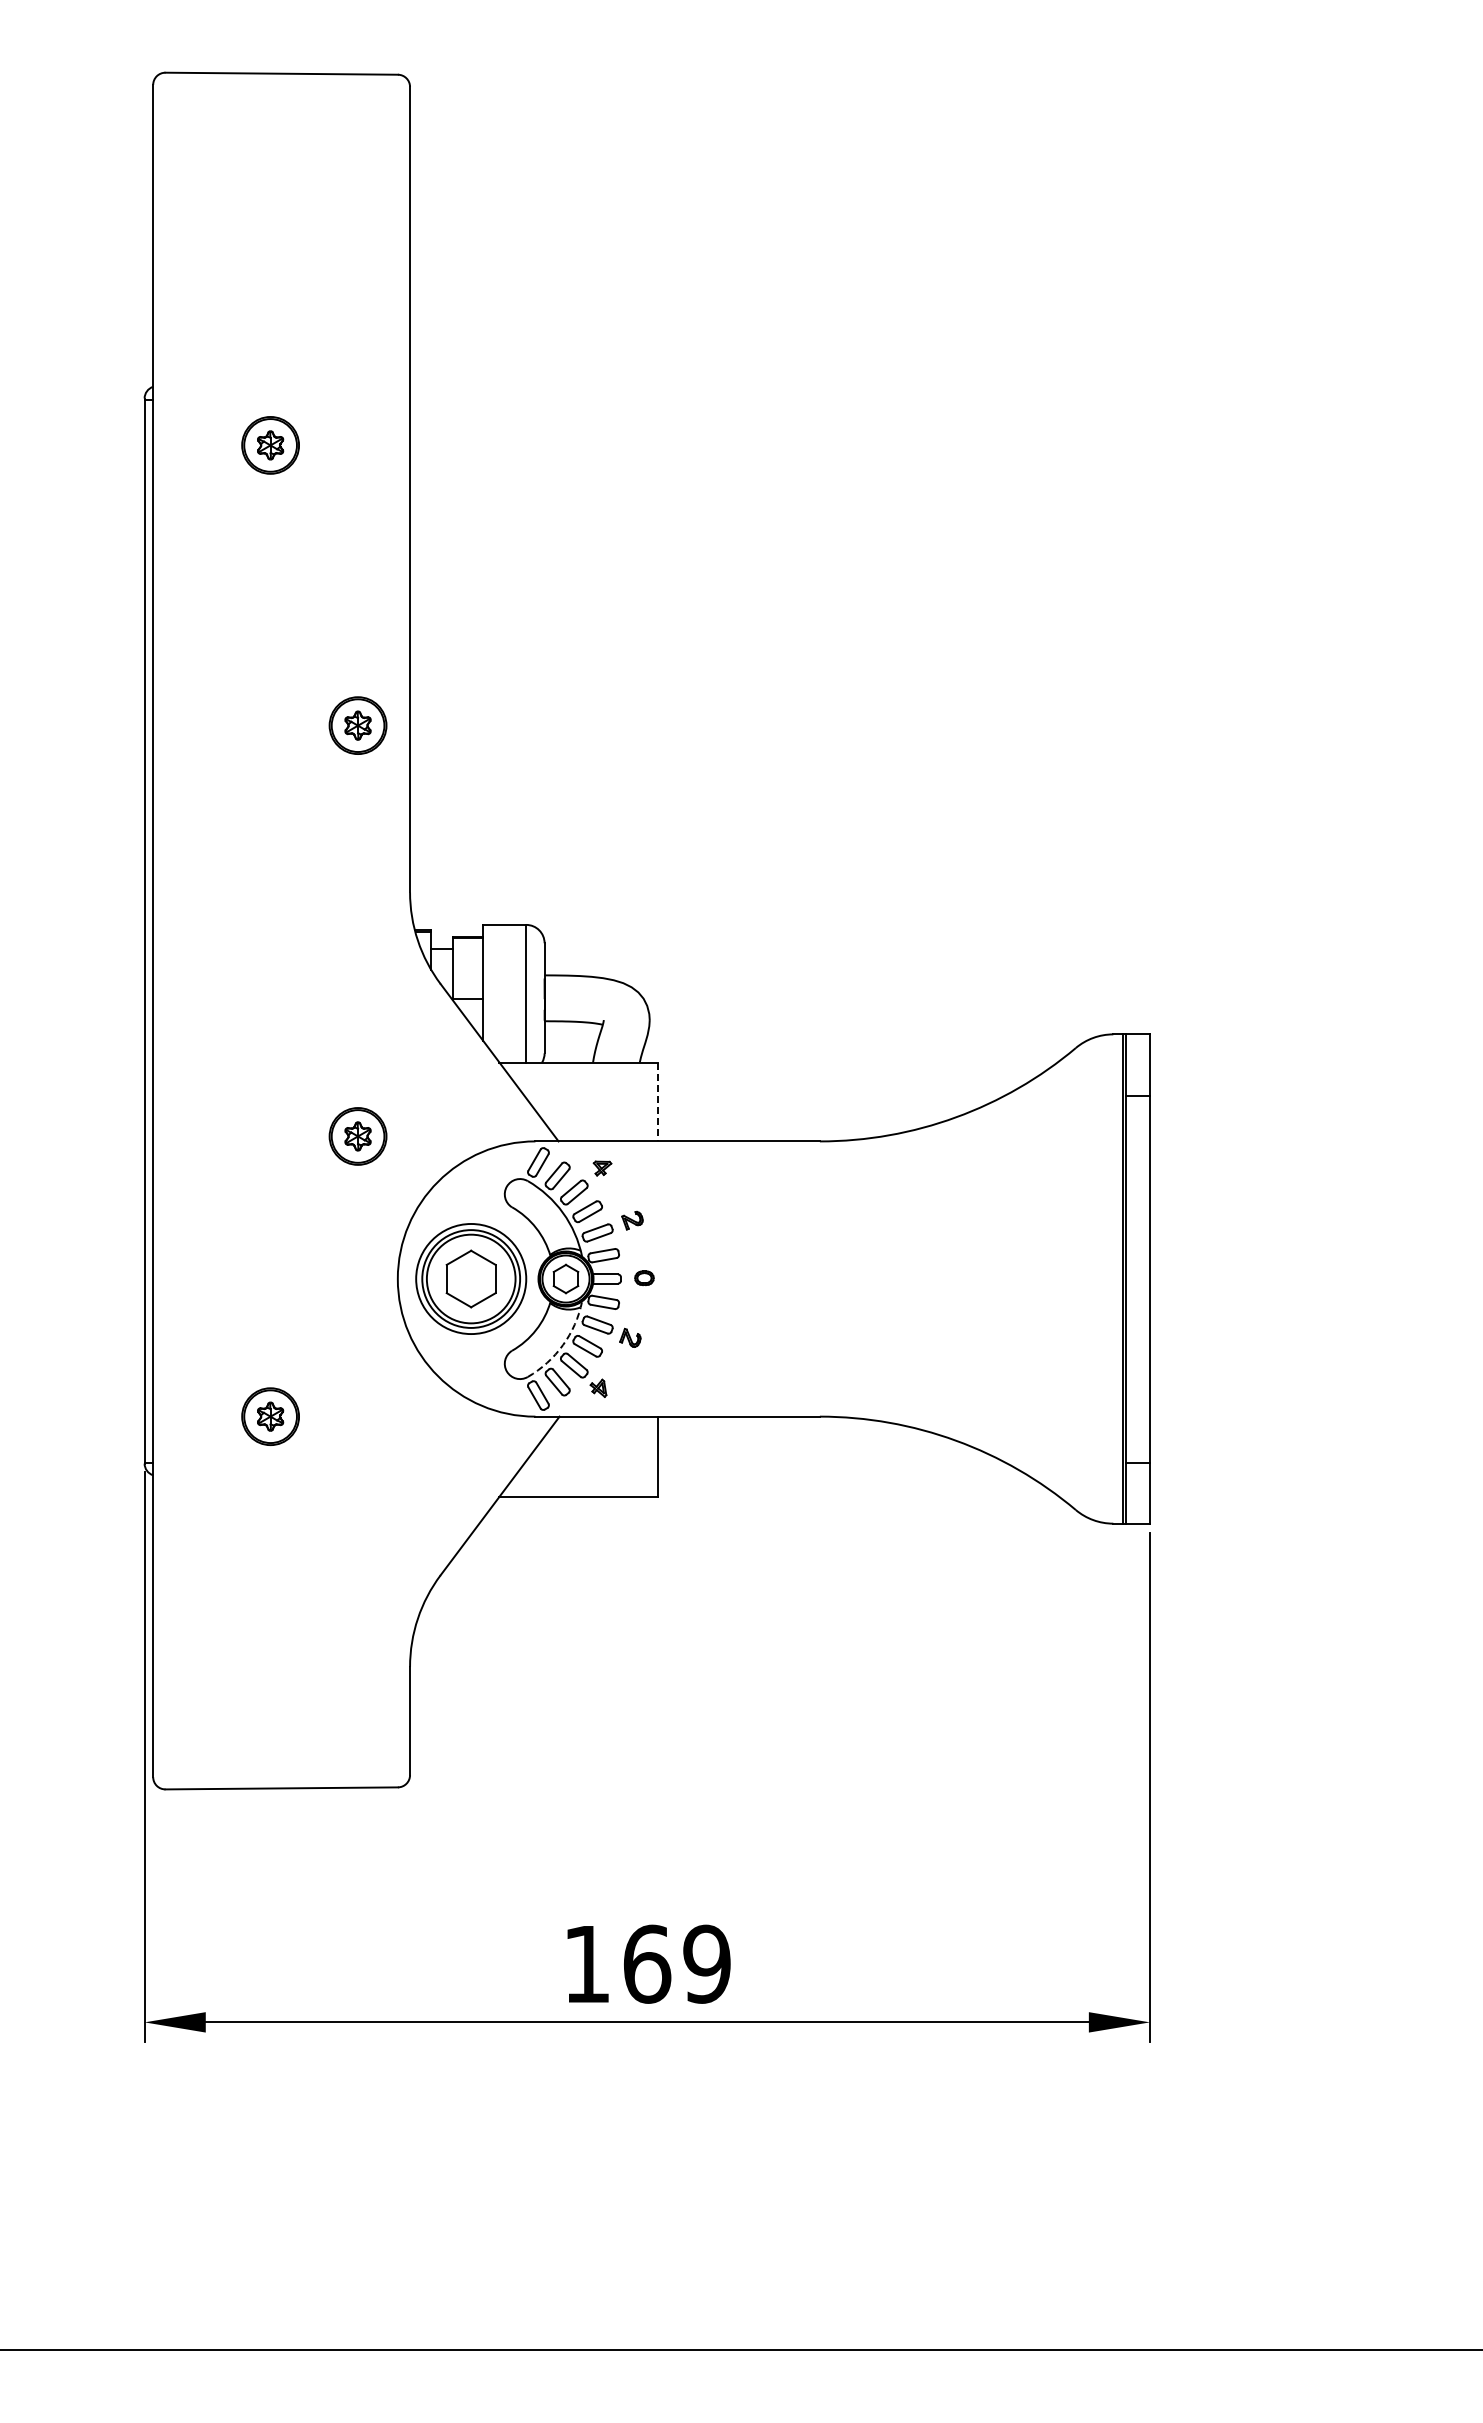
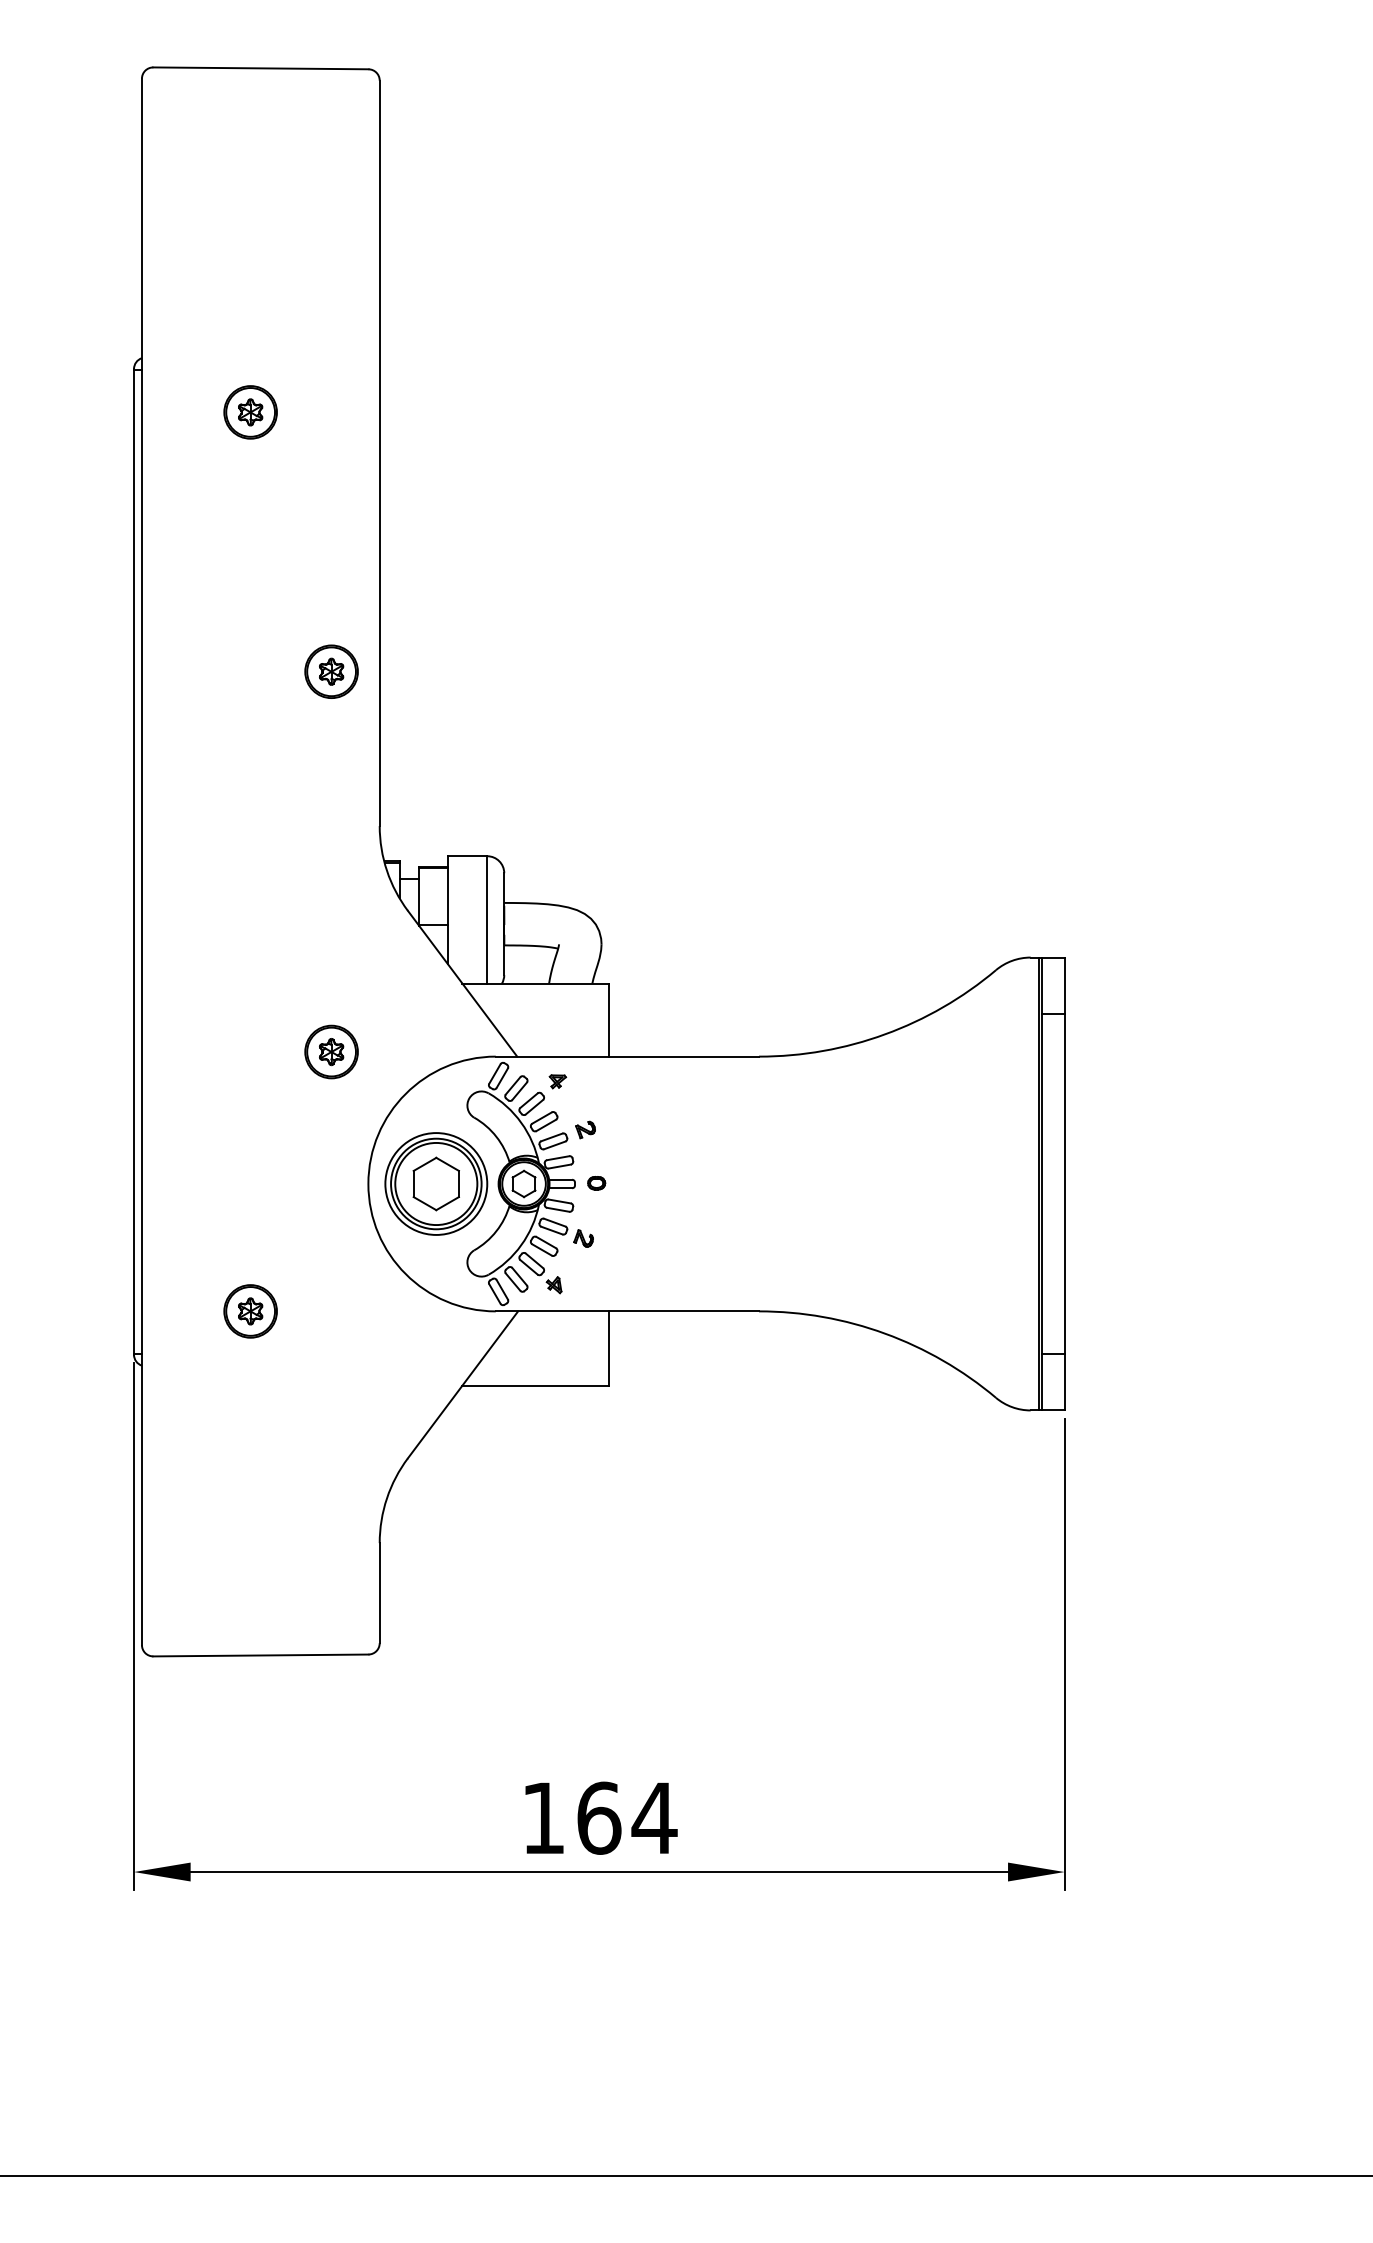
line: (657, 1102) -> (608, 1020), dashed -> solid
arc: (563, 1345) -> (521, 1245), dashed -> solid
text: (706, 1963) -> (654, 1817), 169 -> 164

